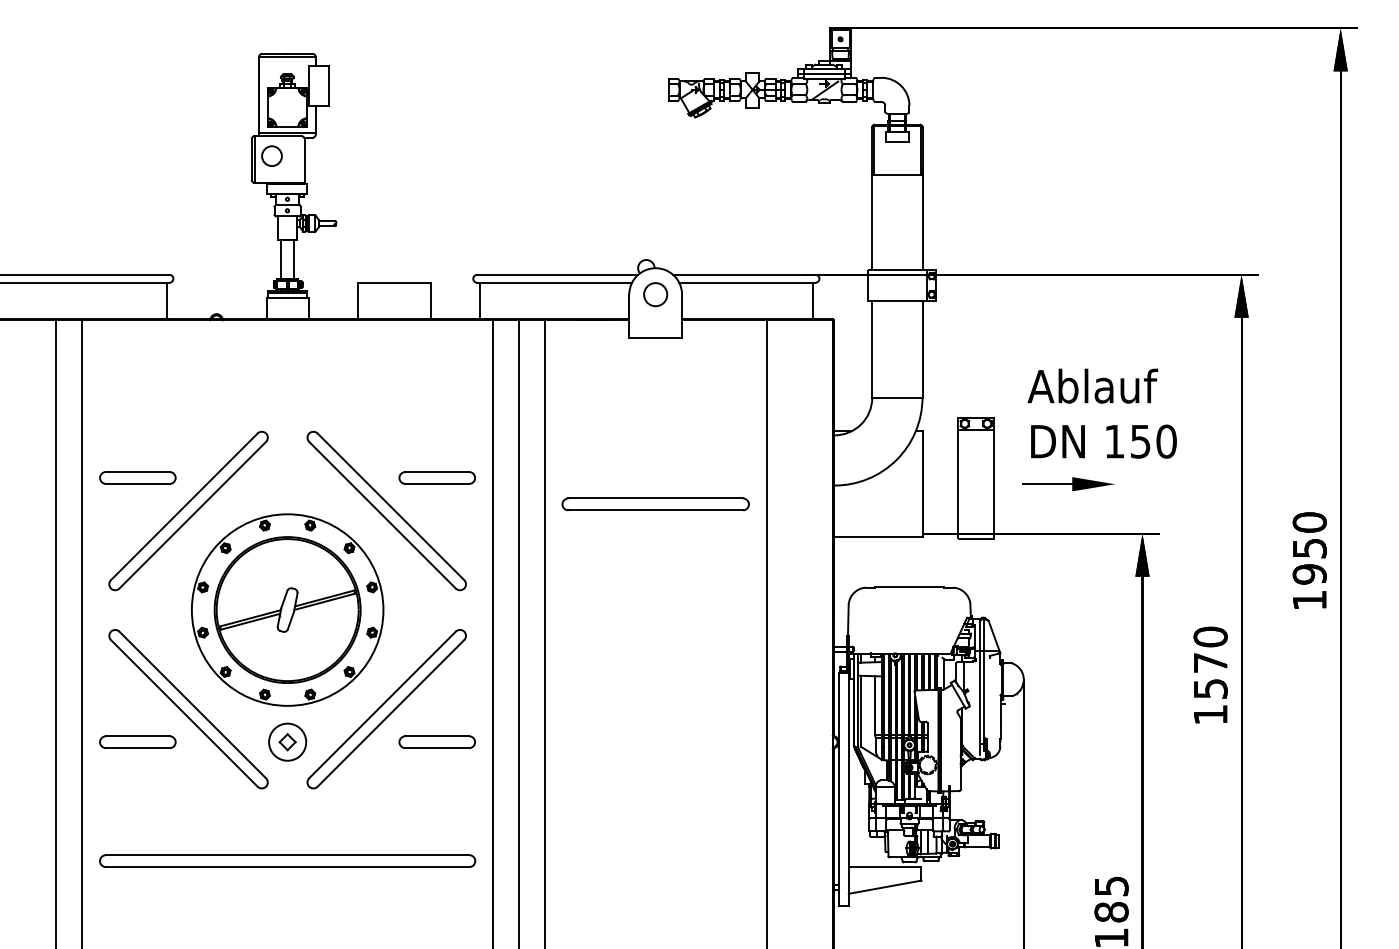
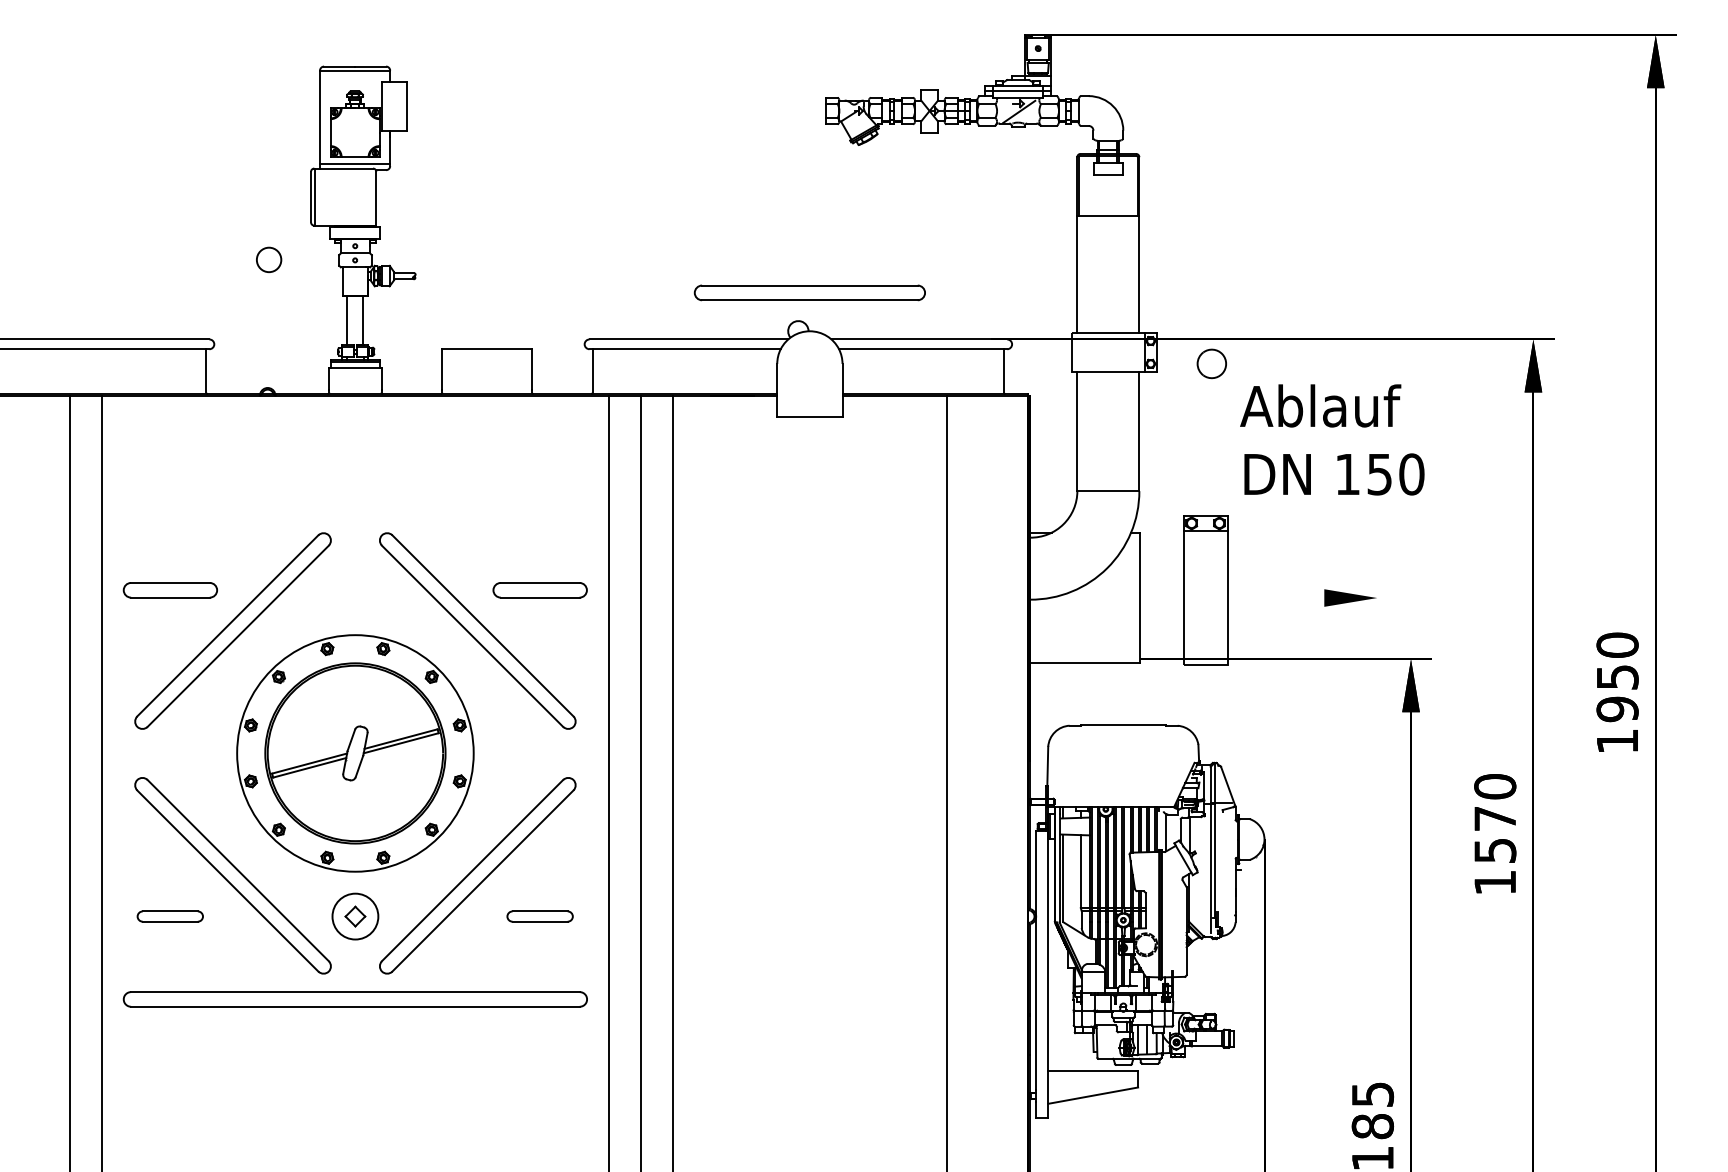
circle: (272, 155) -> (269, 259), moved
part: (655, 294) -> (1211, 363), moved
text: (1102, 413) -> (1332, 439), moved
line: (1047, 484) -> (1293, 598), removed
part: (655, 504) -> (809, 292), moved
part: (137, 742) -> (169, 916), size x0.7
part: (436, 742) -> (539, 916), size x0.7
part: (286, 861) -> (354, 999), moved

